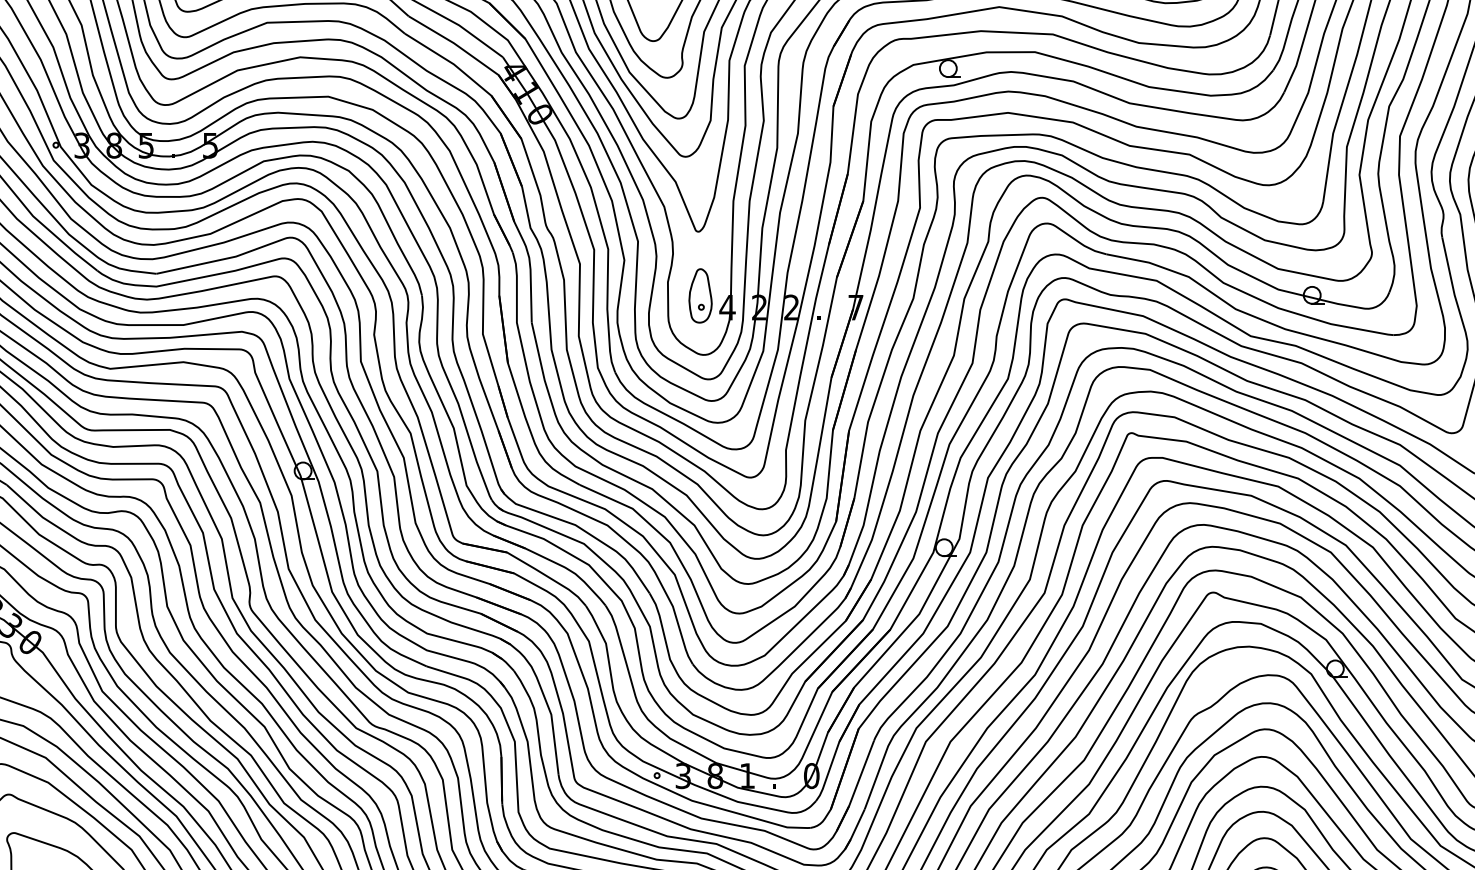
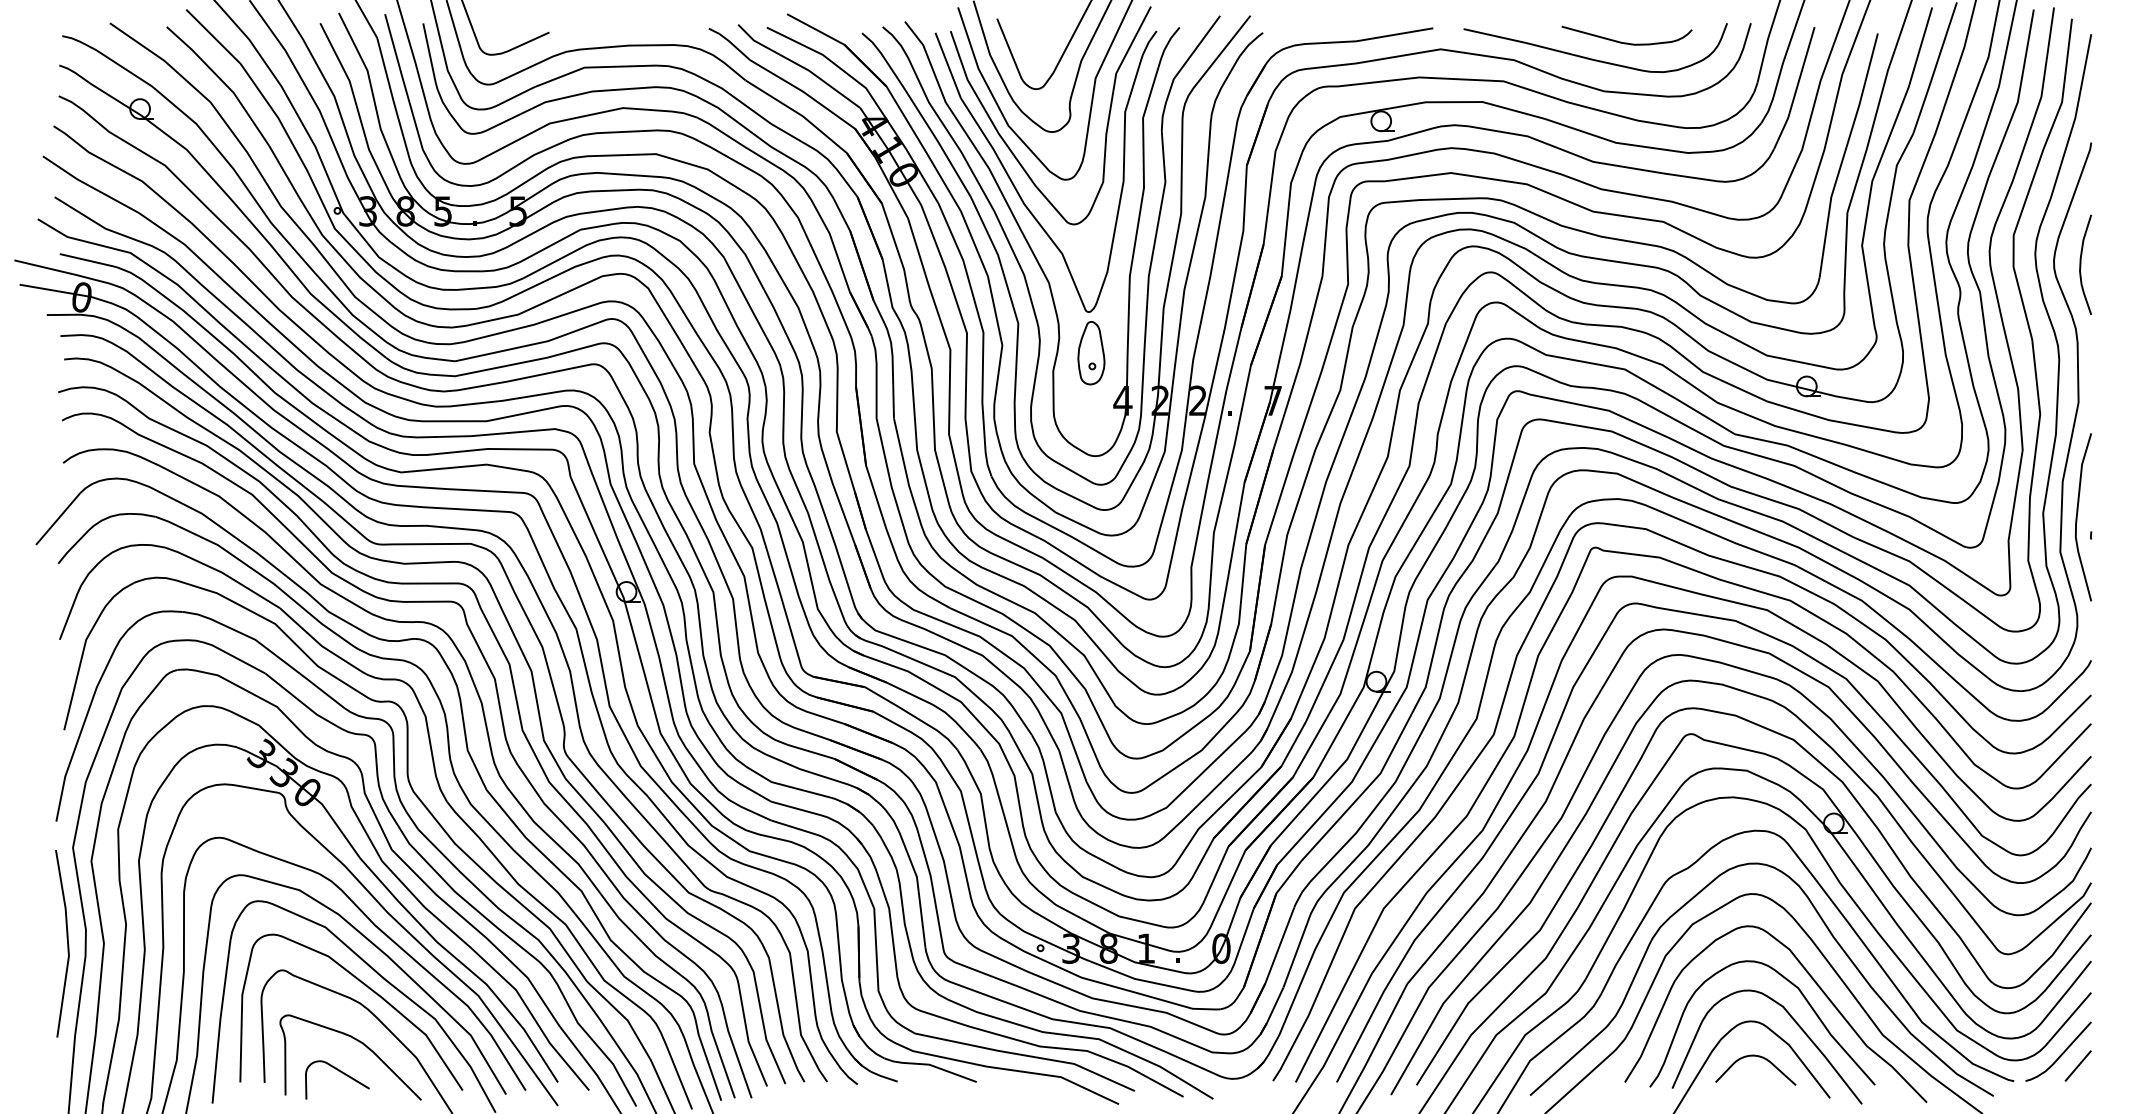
part: (700, 296) -> (1091, 353), moved

